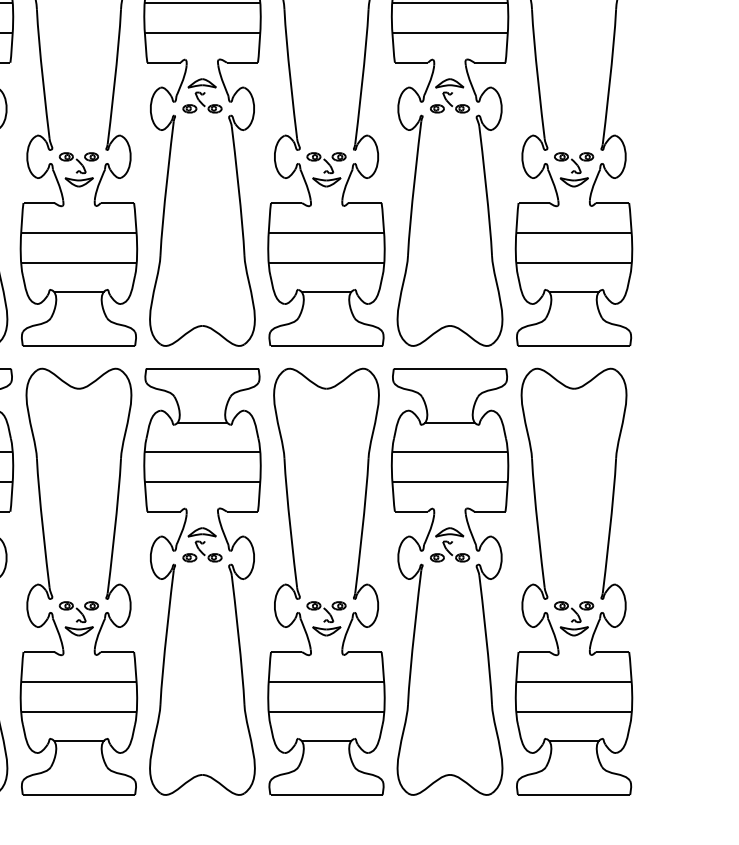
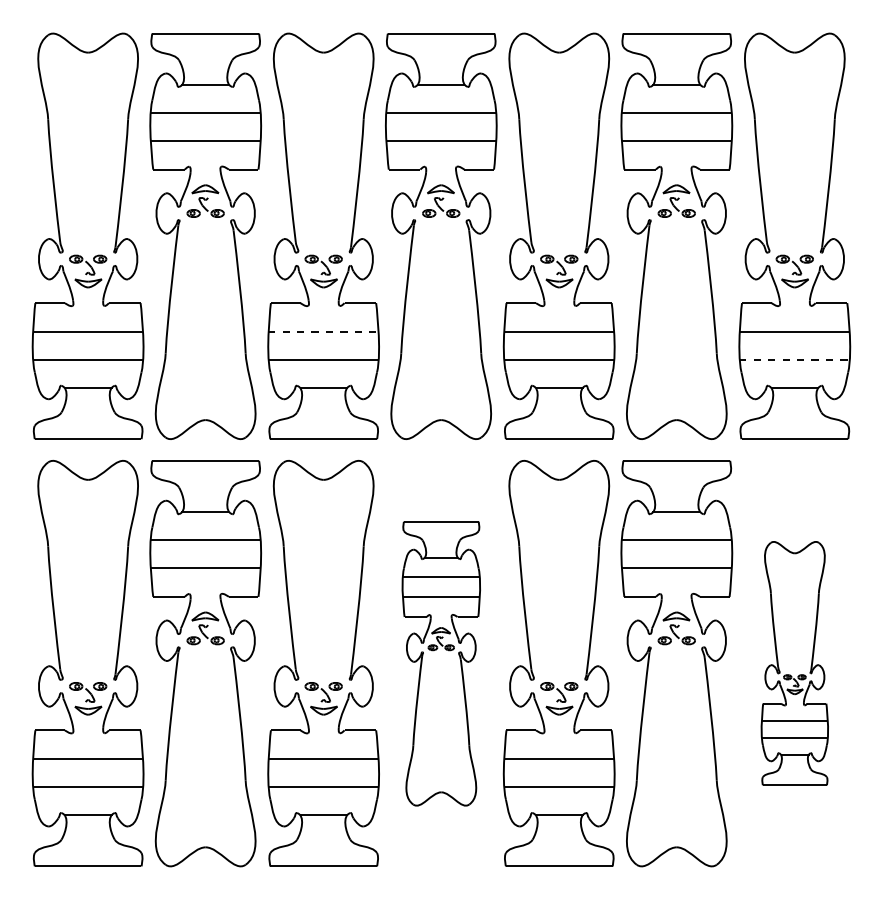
line: (79, 232) -> (324, 331), solid -> dashed
line: (574, 262) -> (795, 359), solid -> dashed
part: (202, 581) -> (441, 663), size x0.7
part: (573, 581) -> (794, 663), size x0.6

